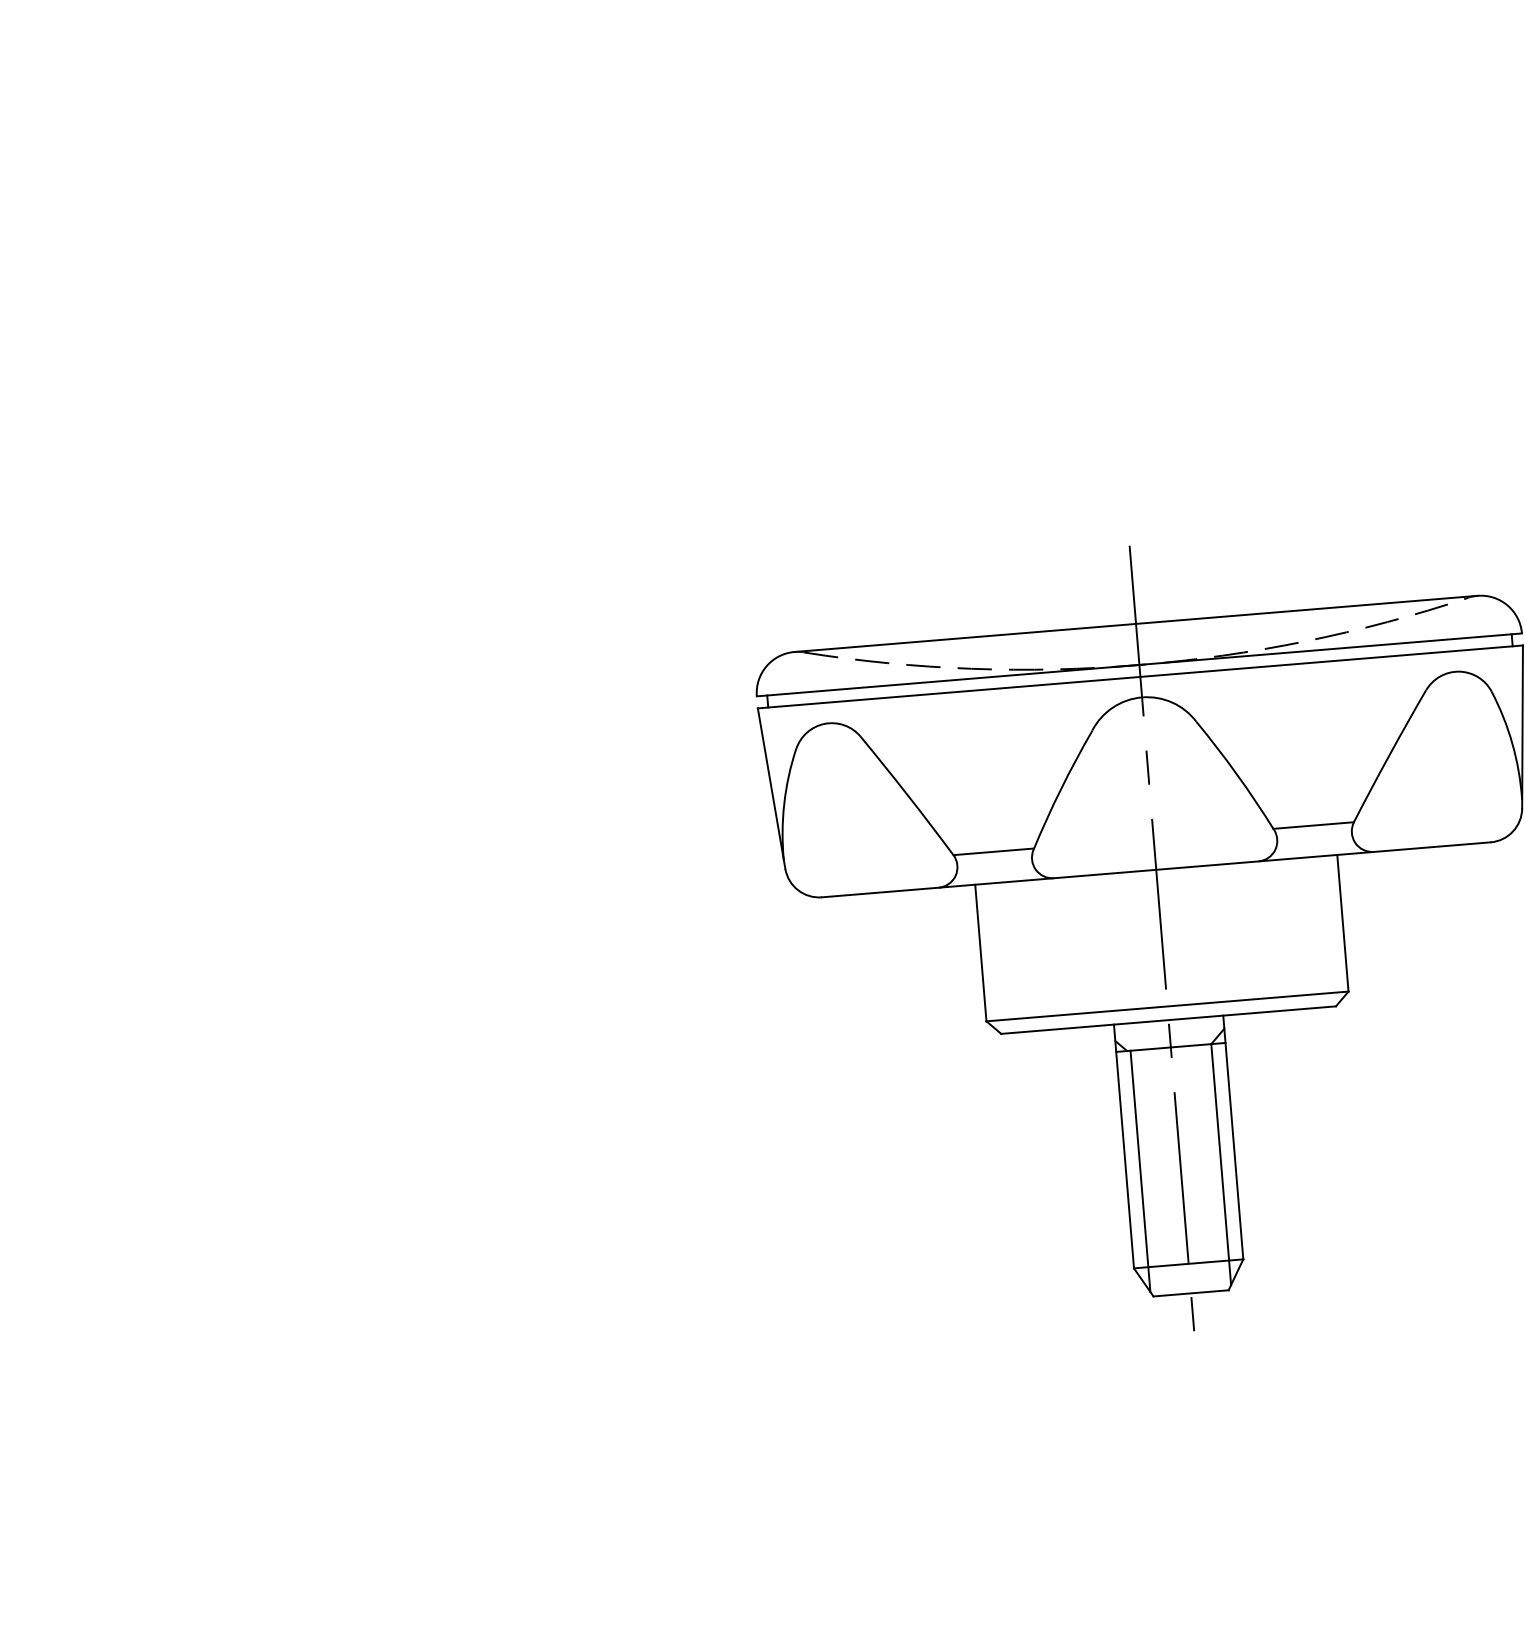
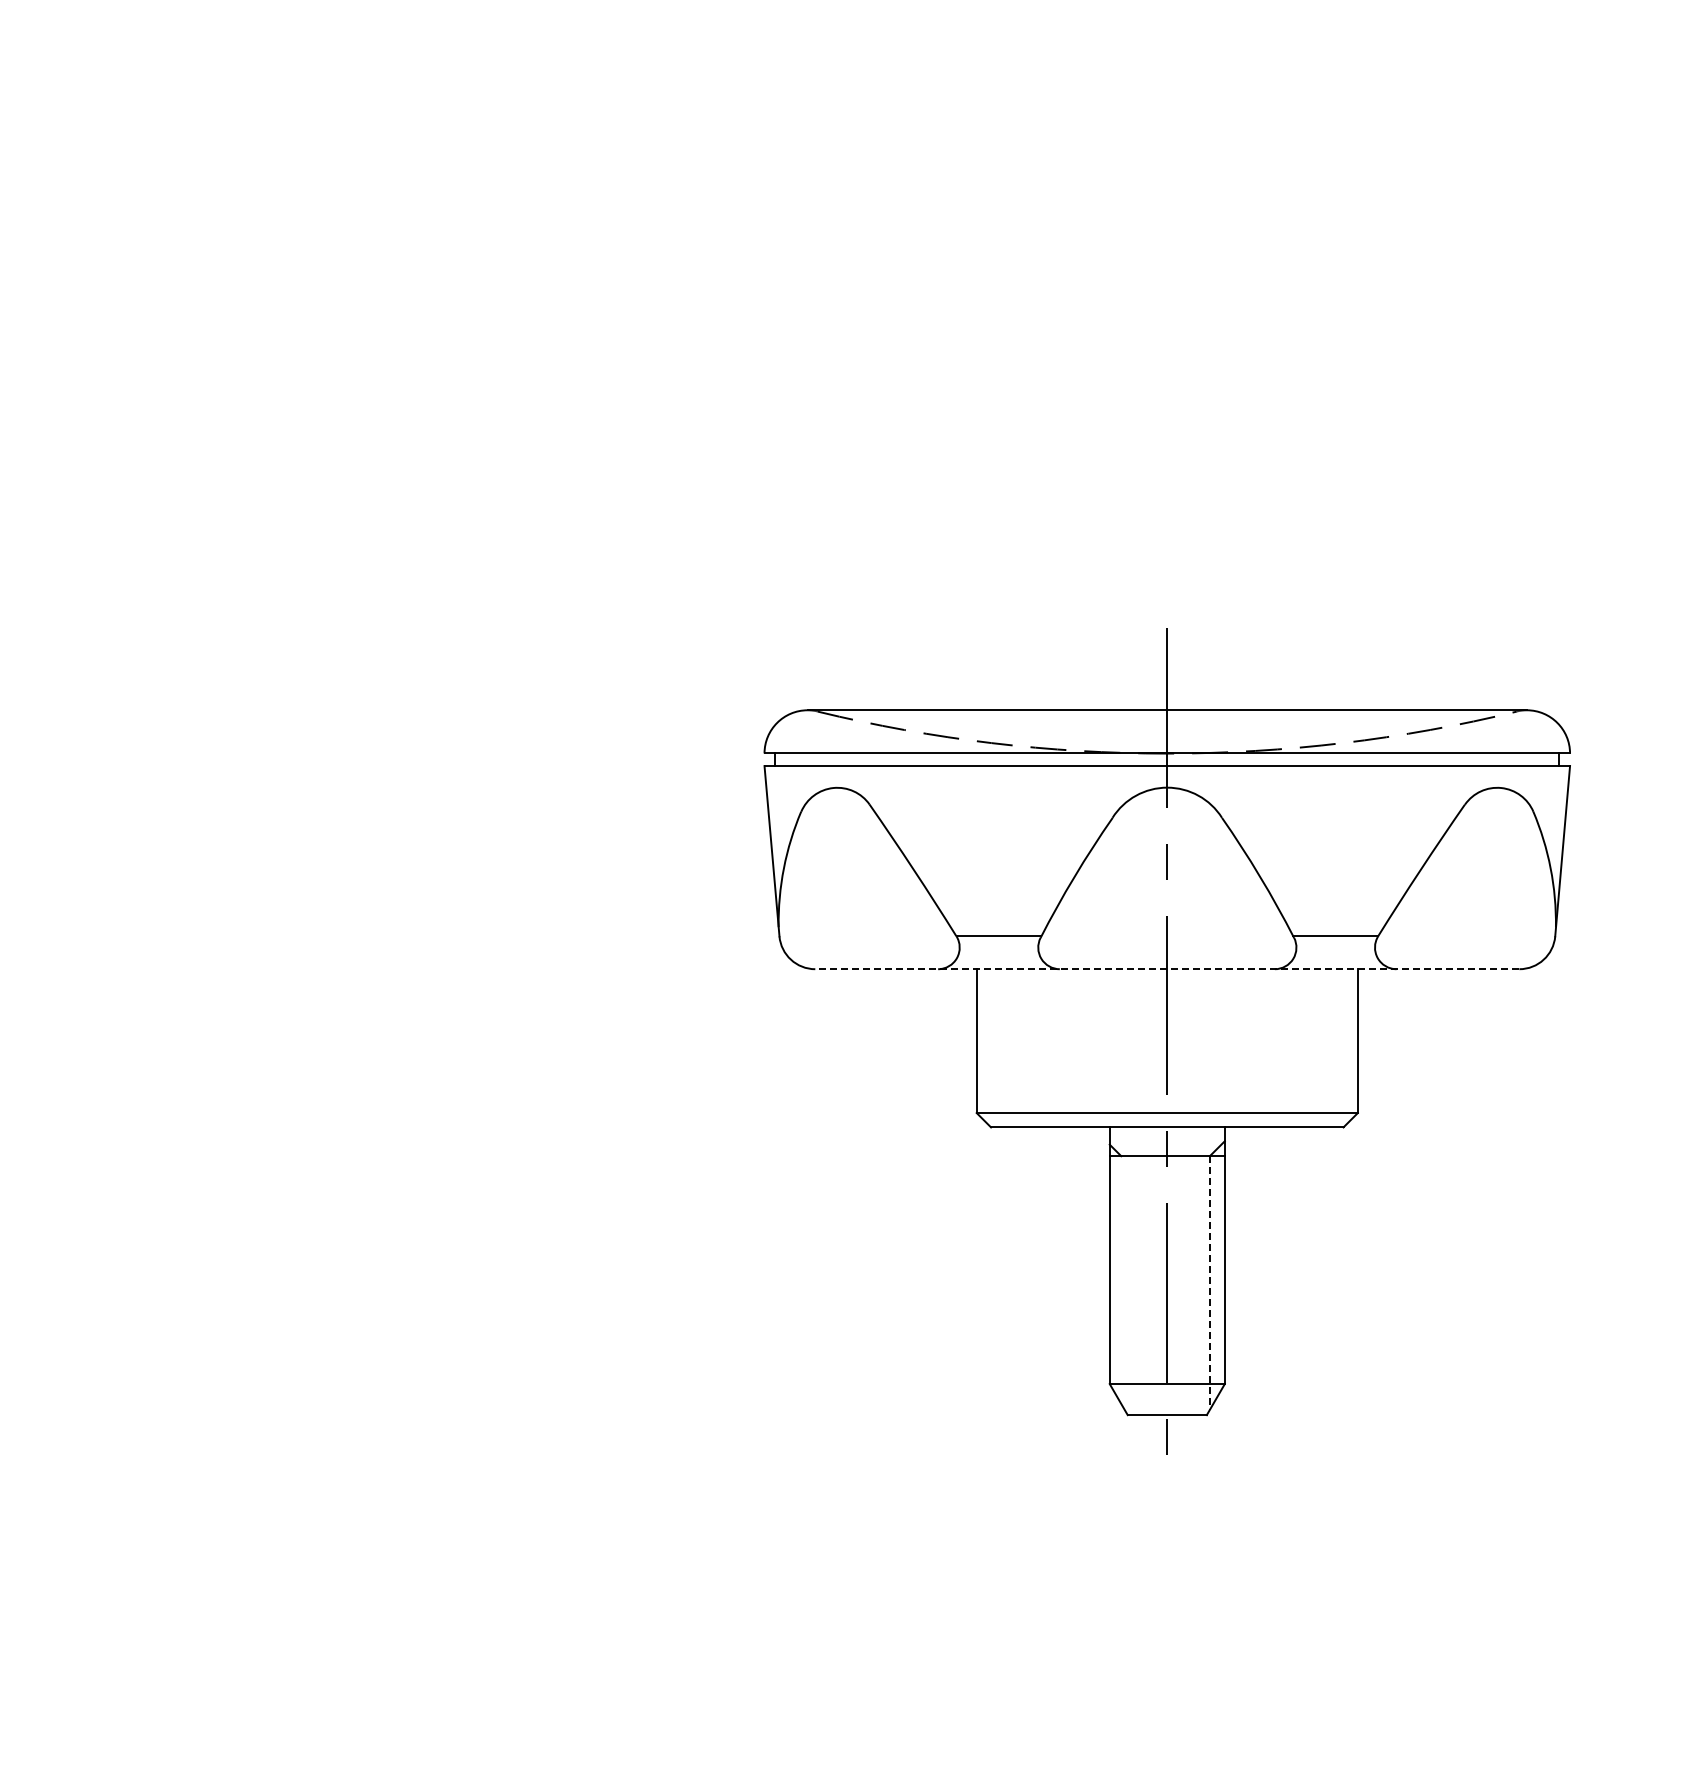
line: (1155, 870) -> (1166, 969), solid -> dashed
line: (1220, 1165) -> (1209, 1283), solid -> dashed
line: (1140, 1171) -> (1124, 1283), removed

